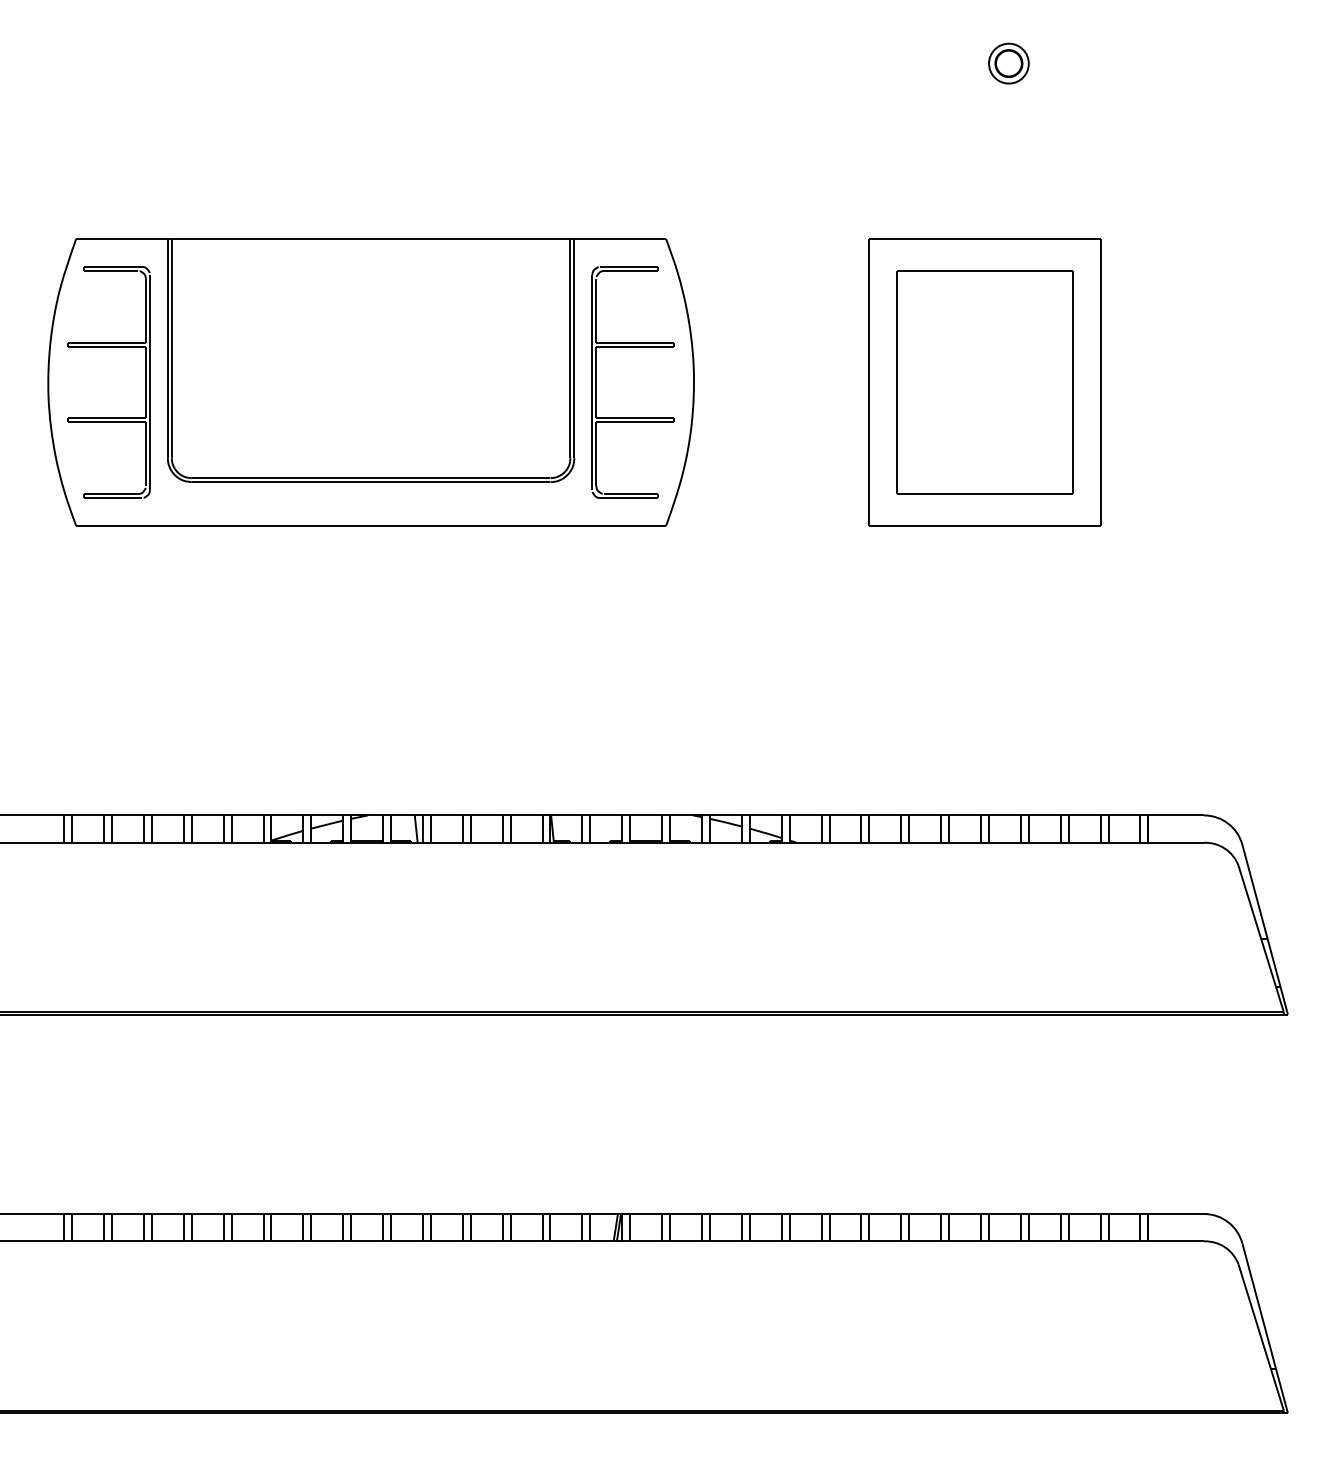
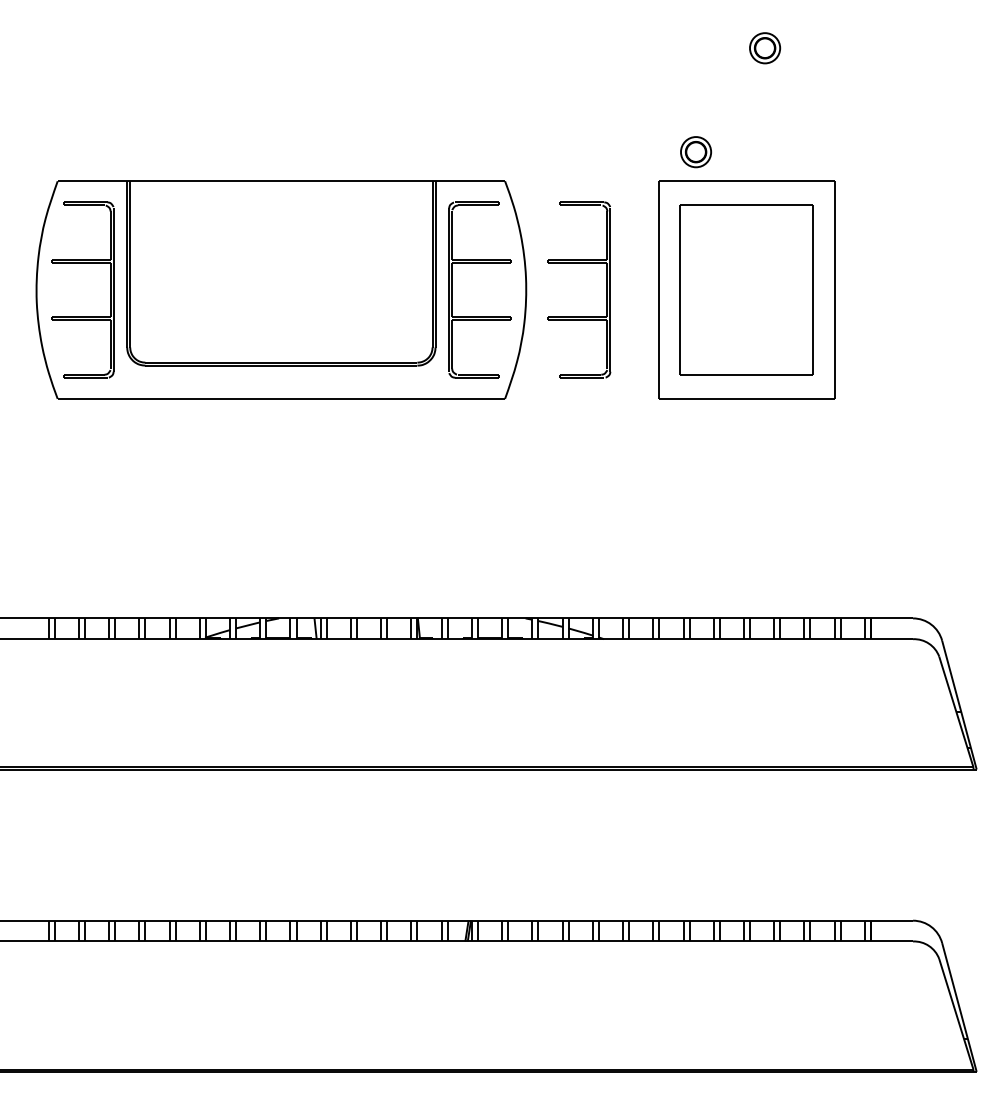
part: (917, 200) -> (695, 152), added
part: (763, 347) -> (578, 263), added

